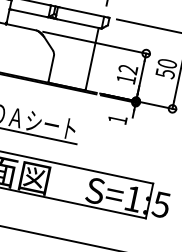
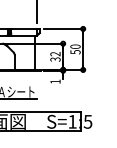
text: (126, 79) -> (55, 59), 12 -> 32

